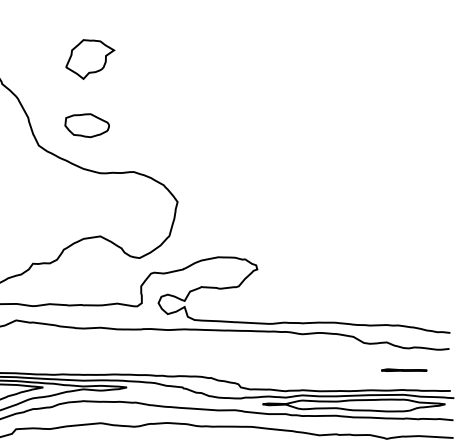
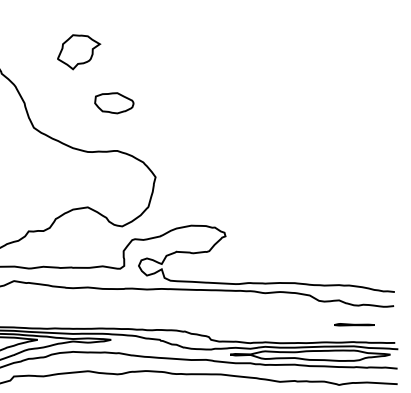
part: (87, 125) -> (114, 103), moved

